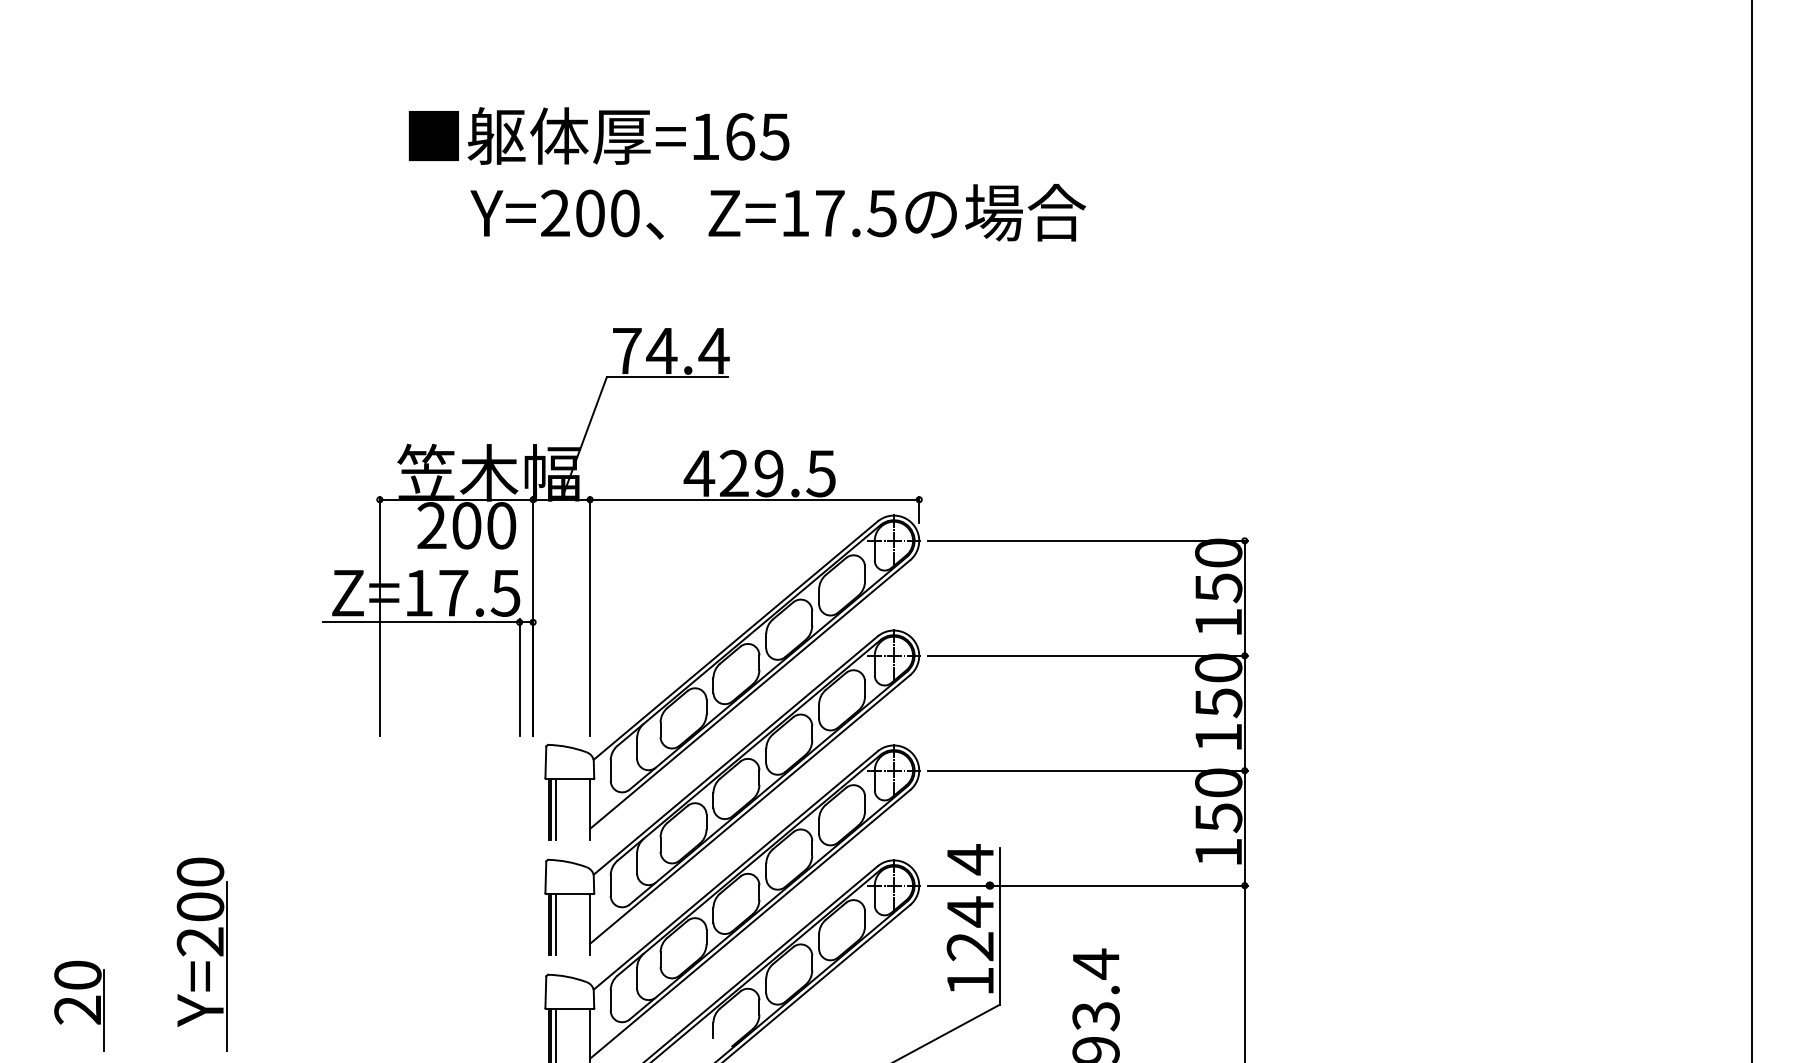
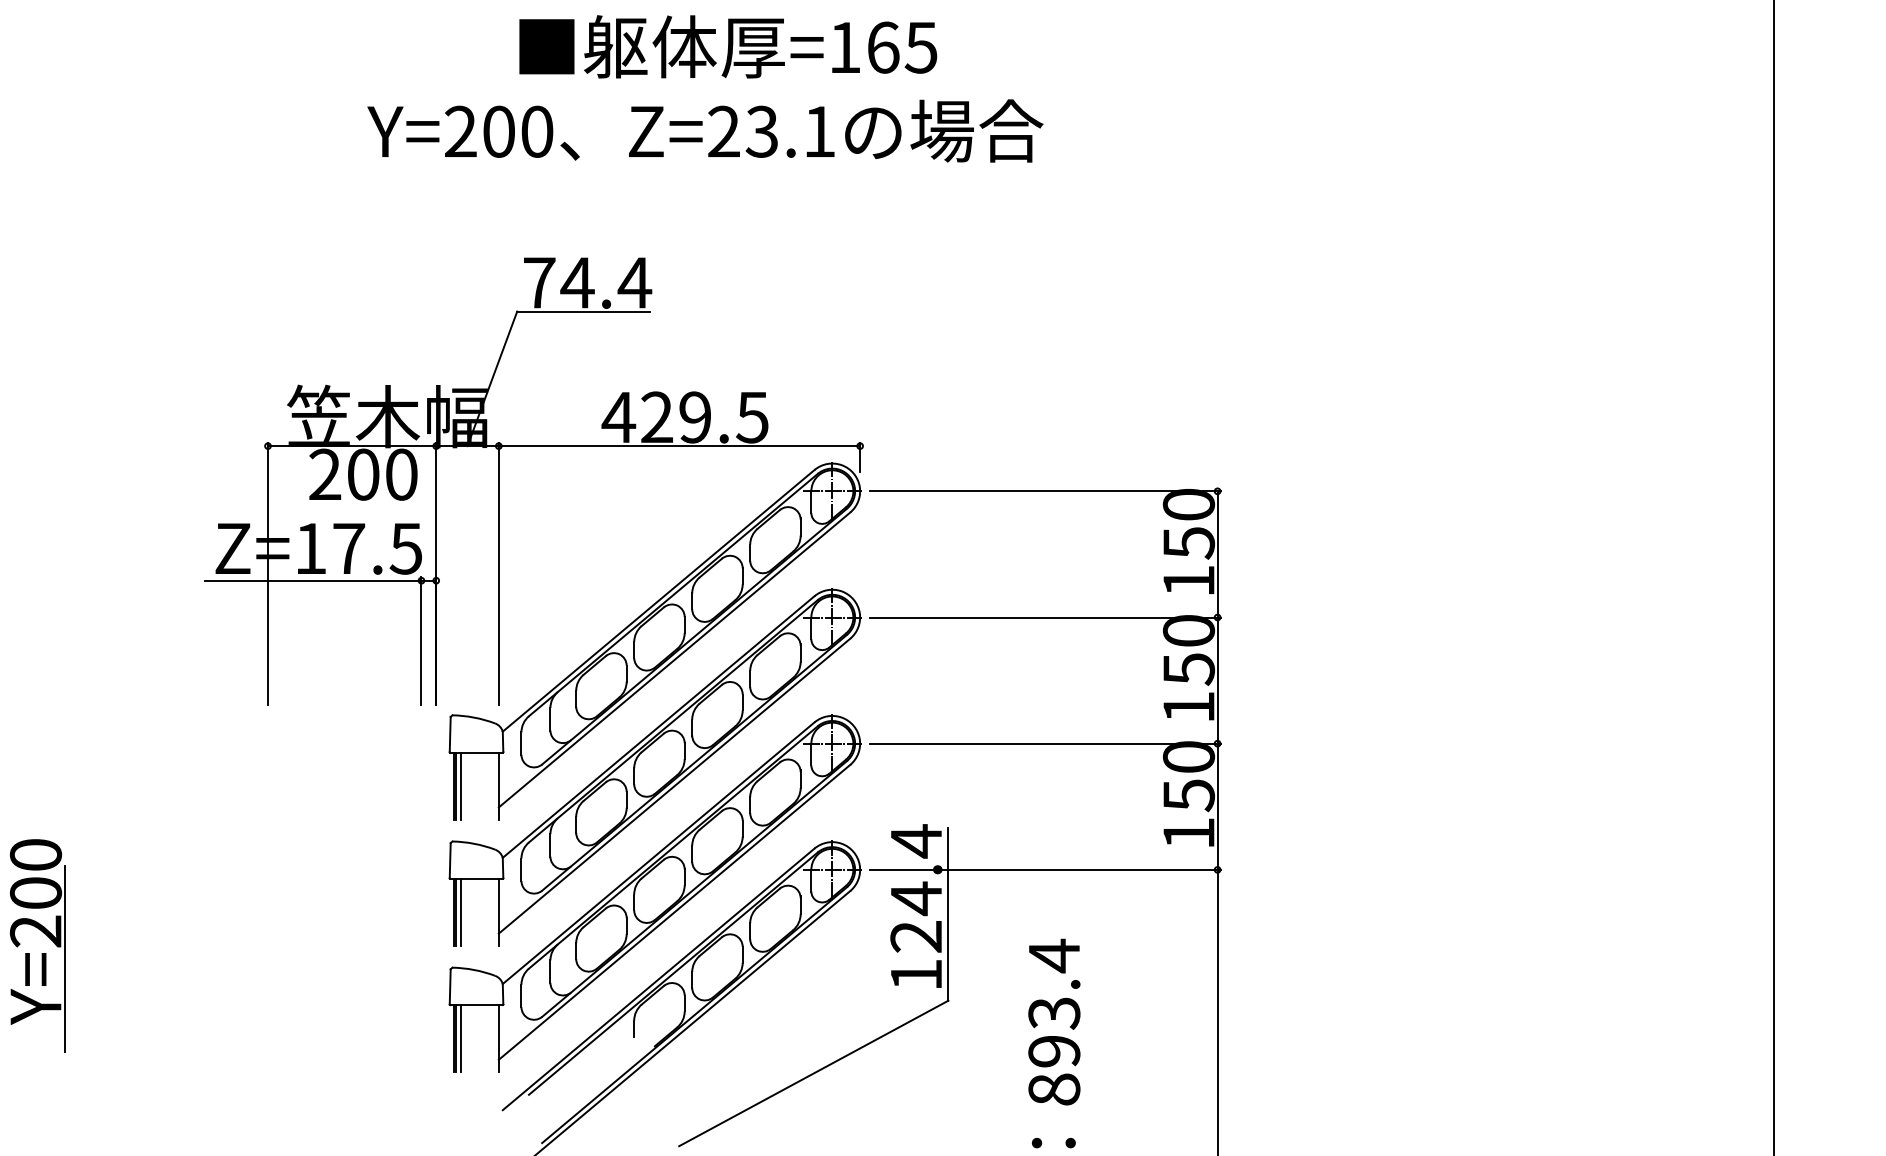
text: (599, 135) -> (728, 46), moved
text: (838, 213) -> (771, 131), Z=17.5 -> Z=23.1
part: (206, 961) -> (42, 953), moved

